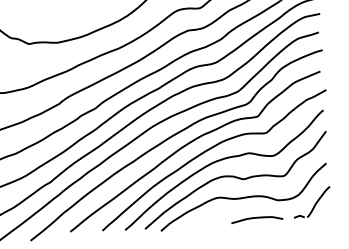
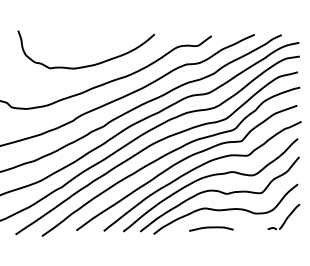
curve: (257, 219) -> (211, 228), moved

